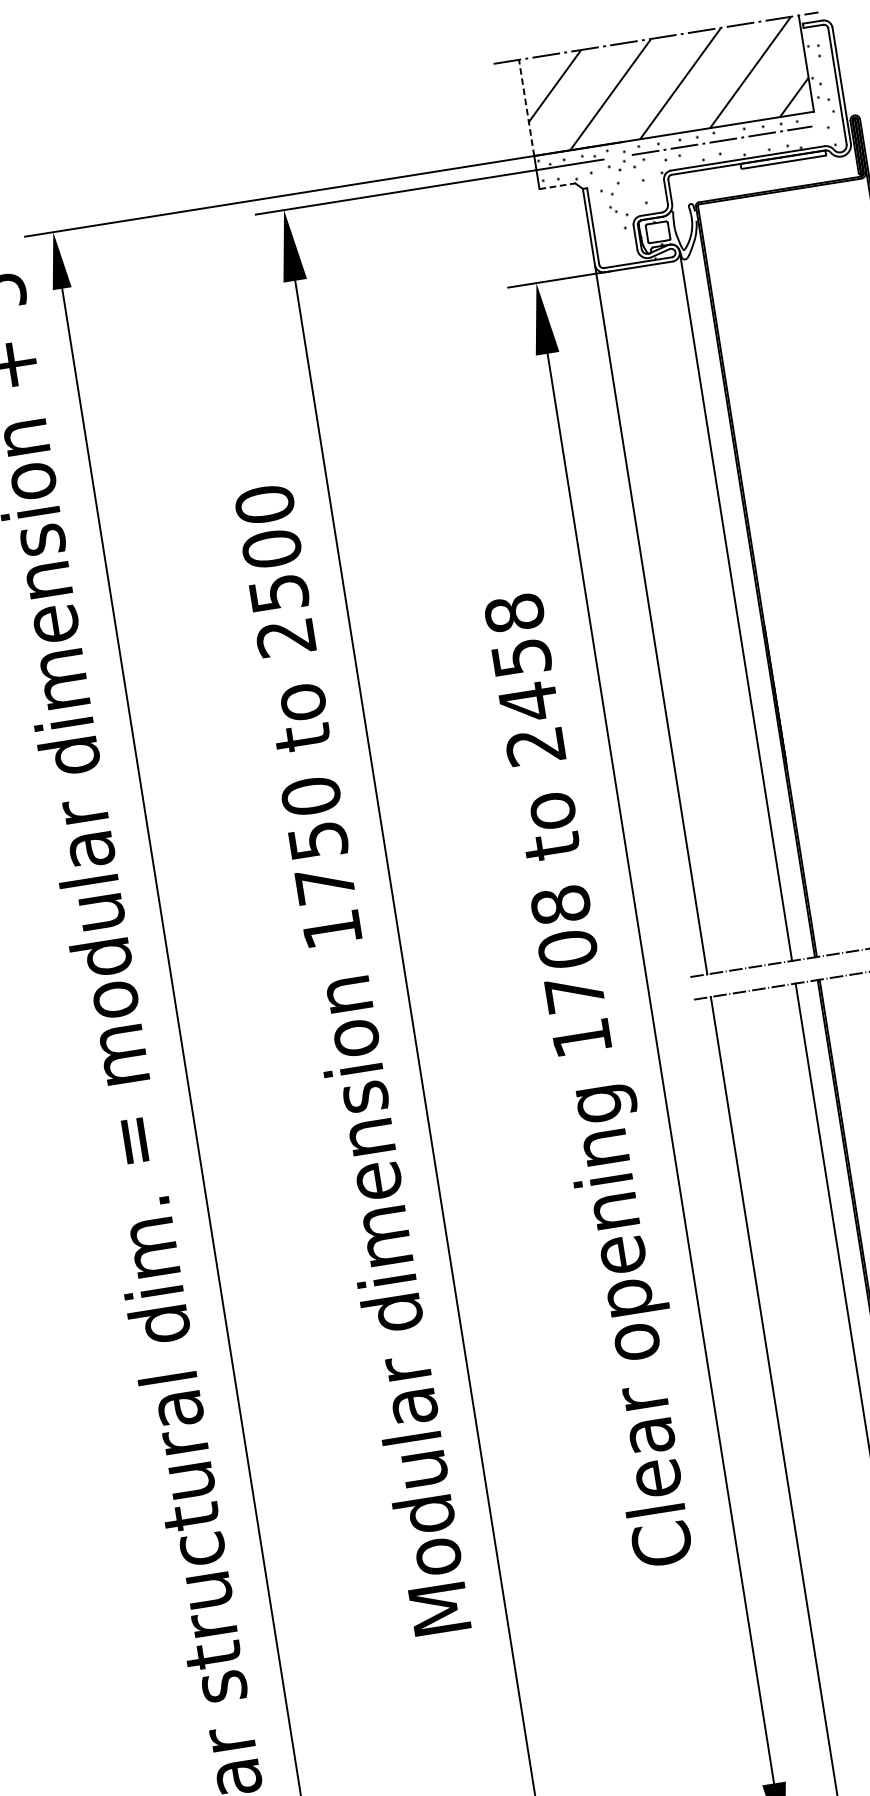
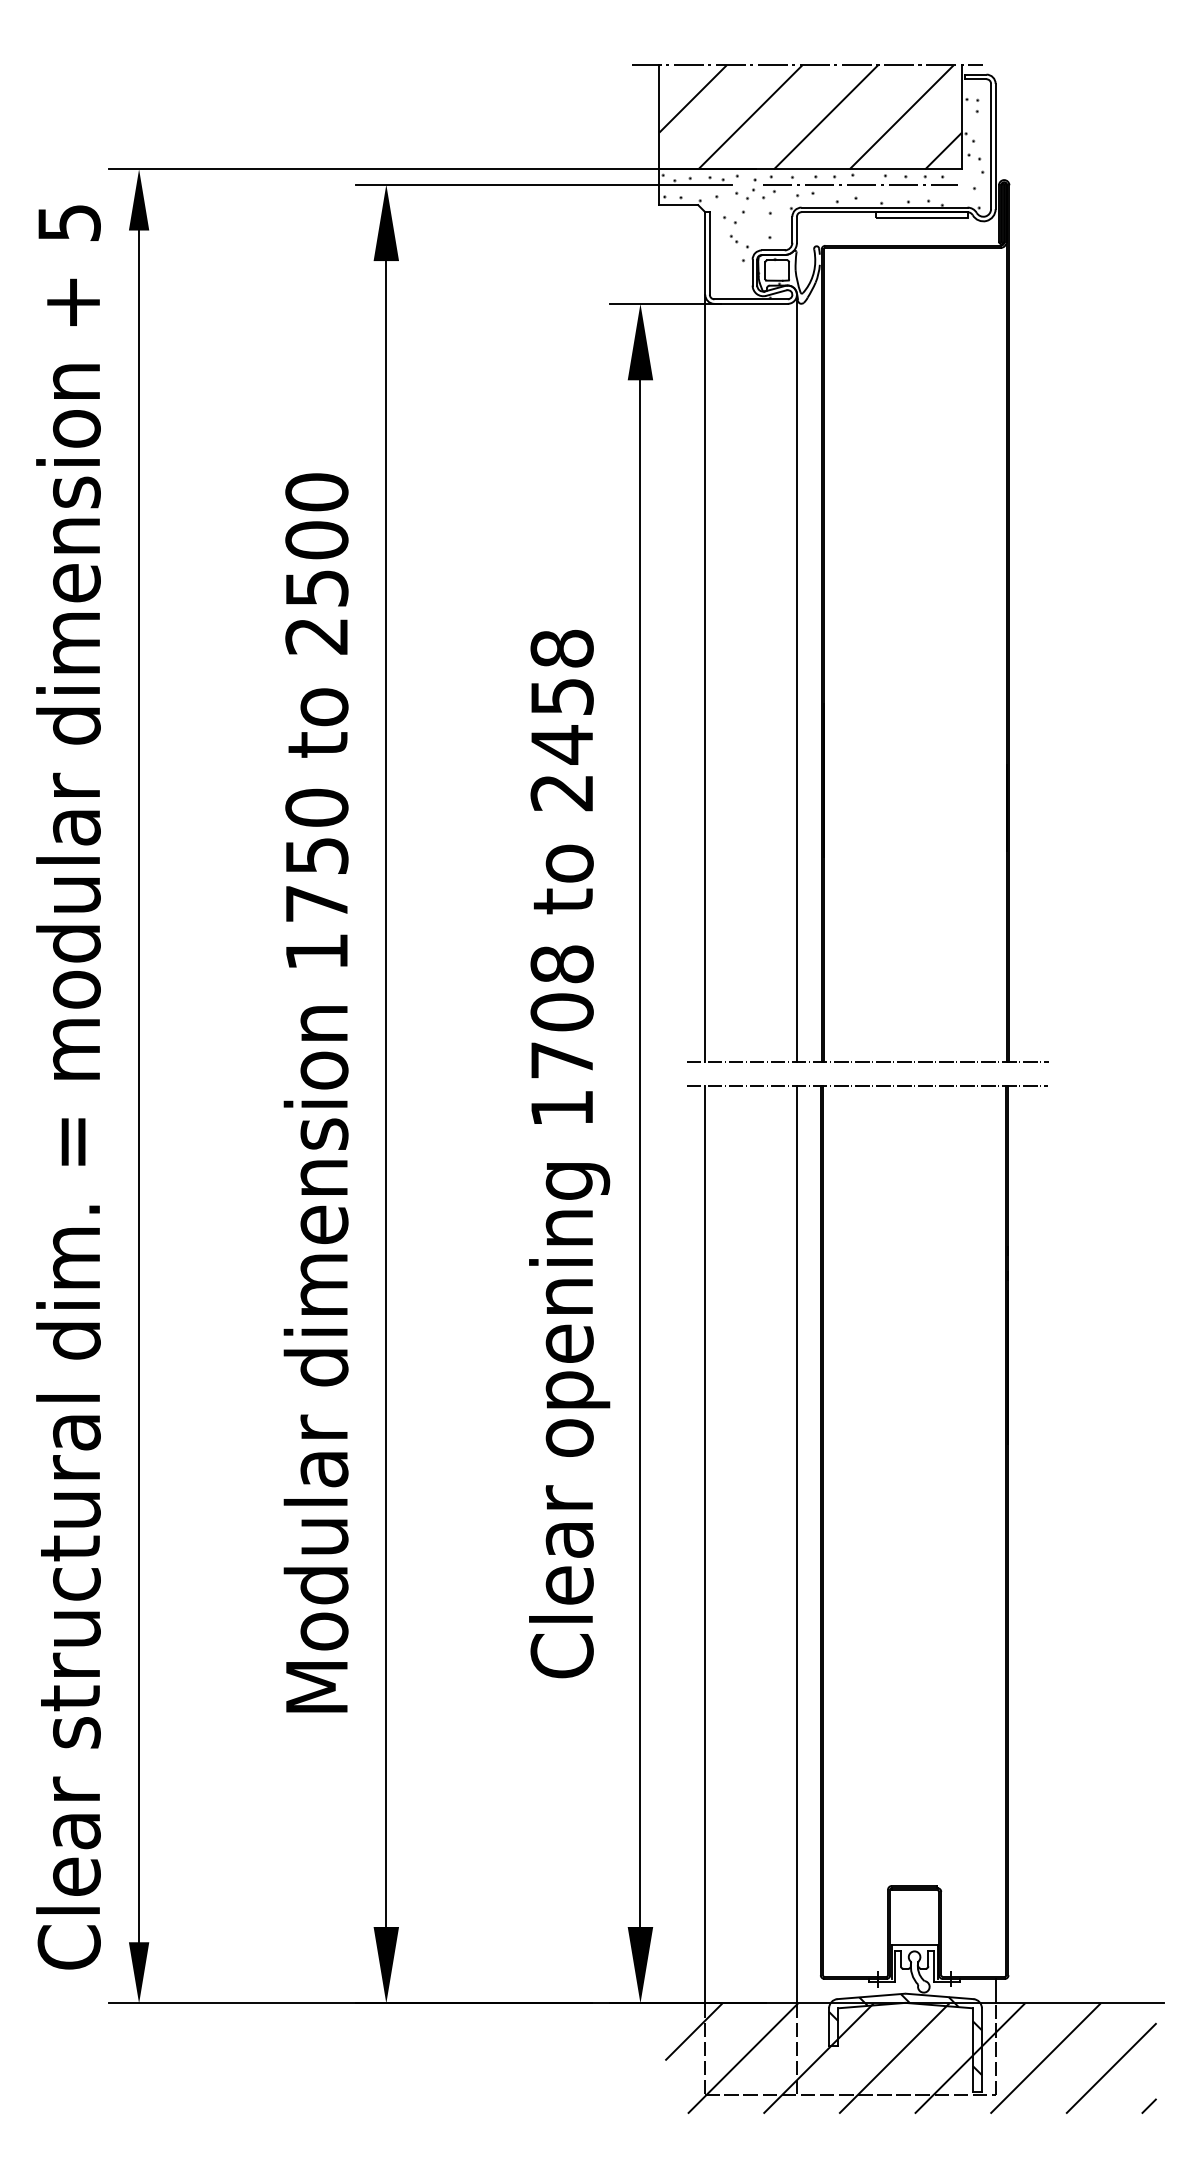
line: (526, 107) -> (659, 116), dashed -> solid
line: (558, 186) -> (679, 205), dashed -> solid

